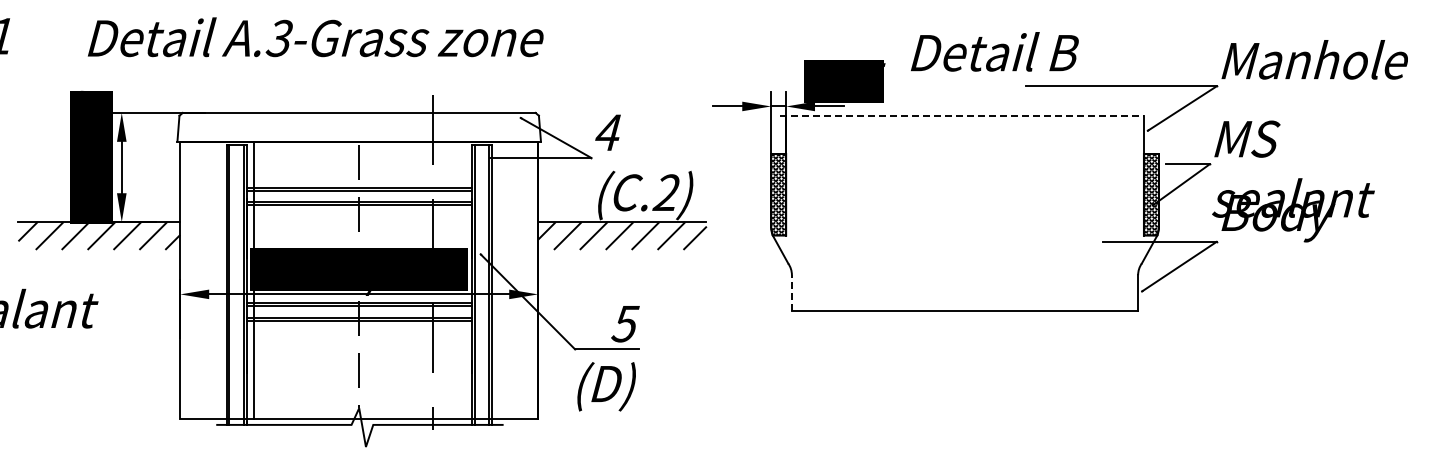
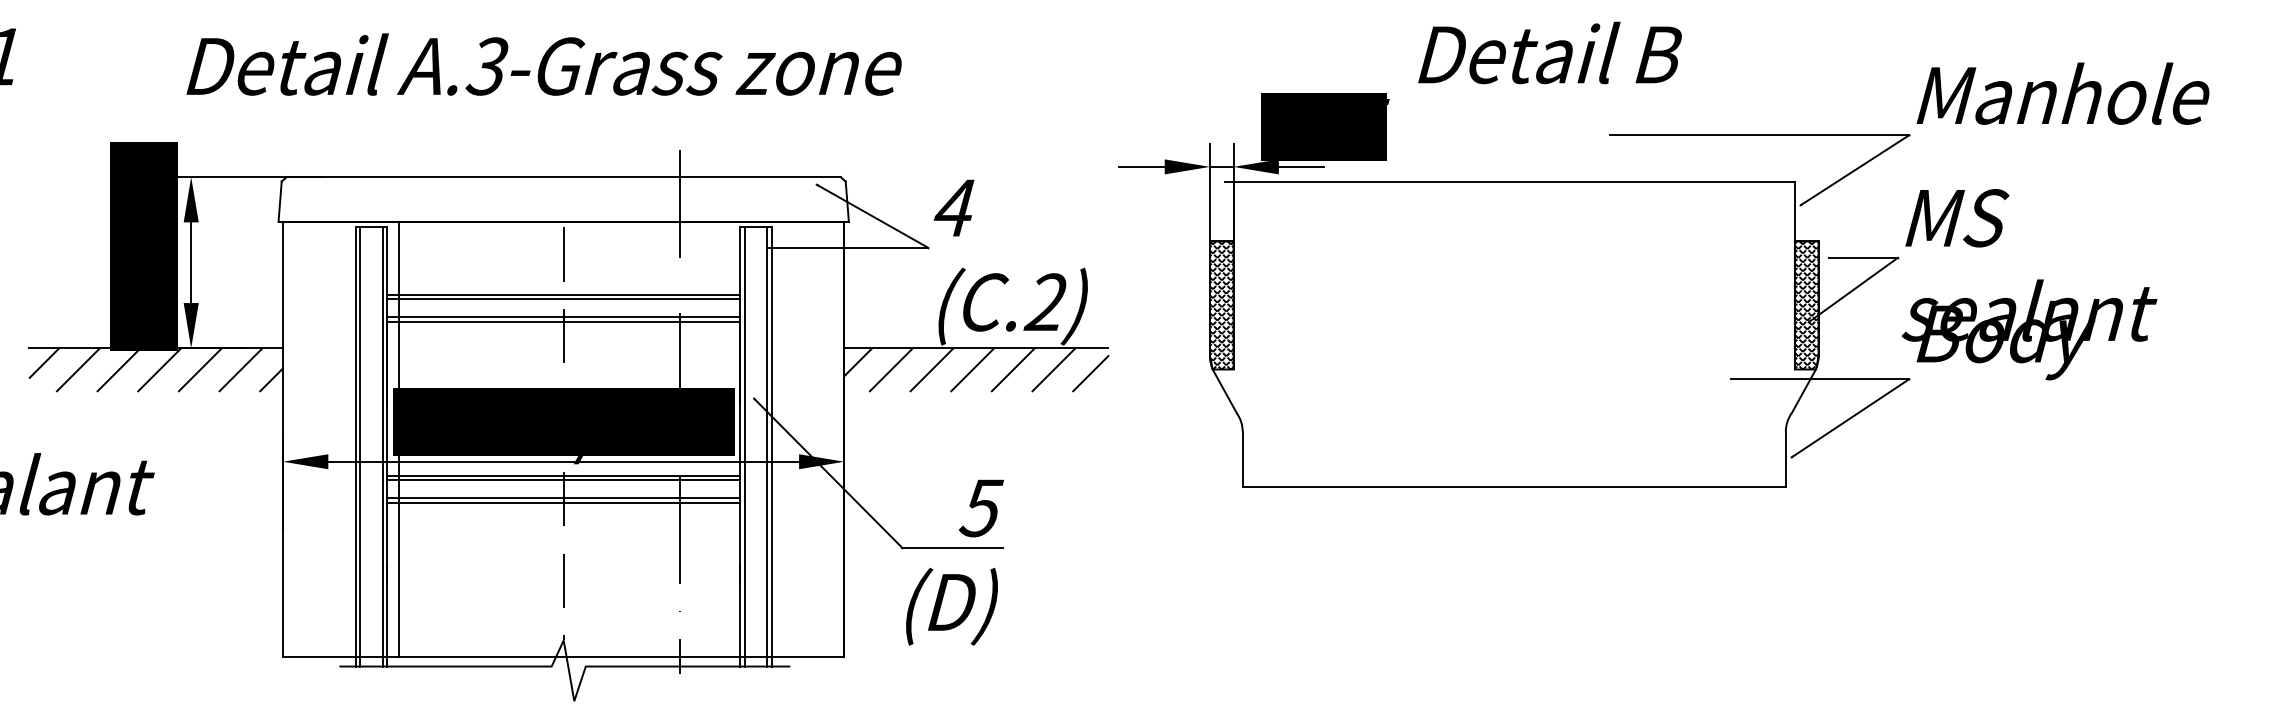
text: (315, 37) -> (543, 64), moved
text: (994, 51) -> (1549, 52), moved
line: (962, 116) -> (1510, 182), dashed -> solid
line: (791, 292) -> (1241, 458), dashed -> solid

